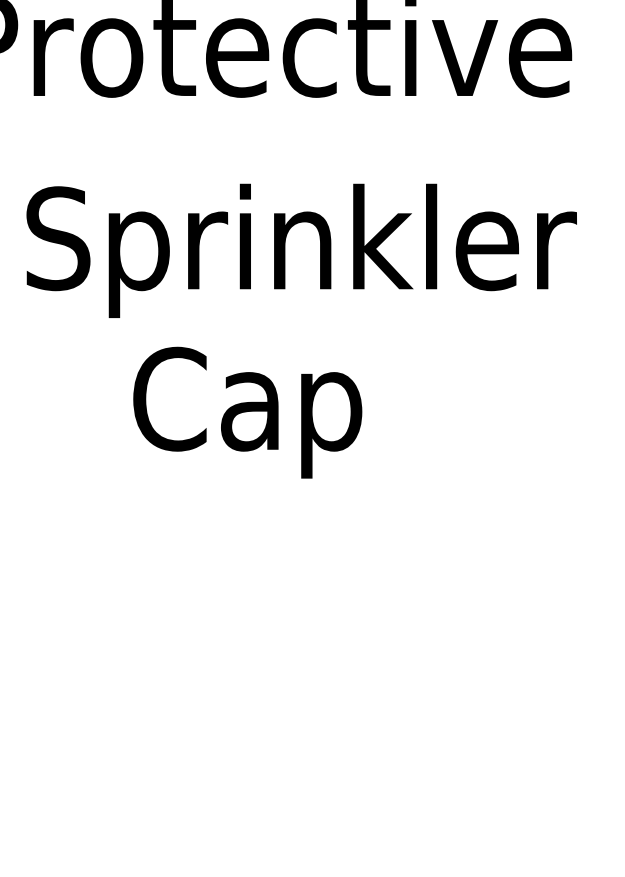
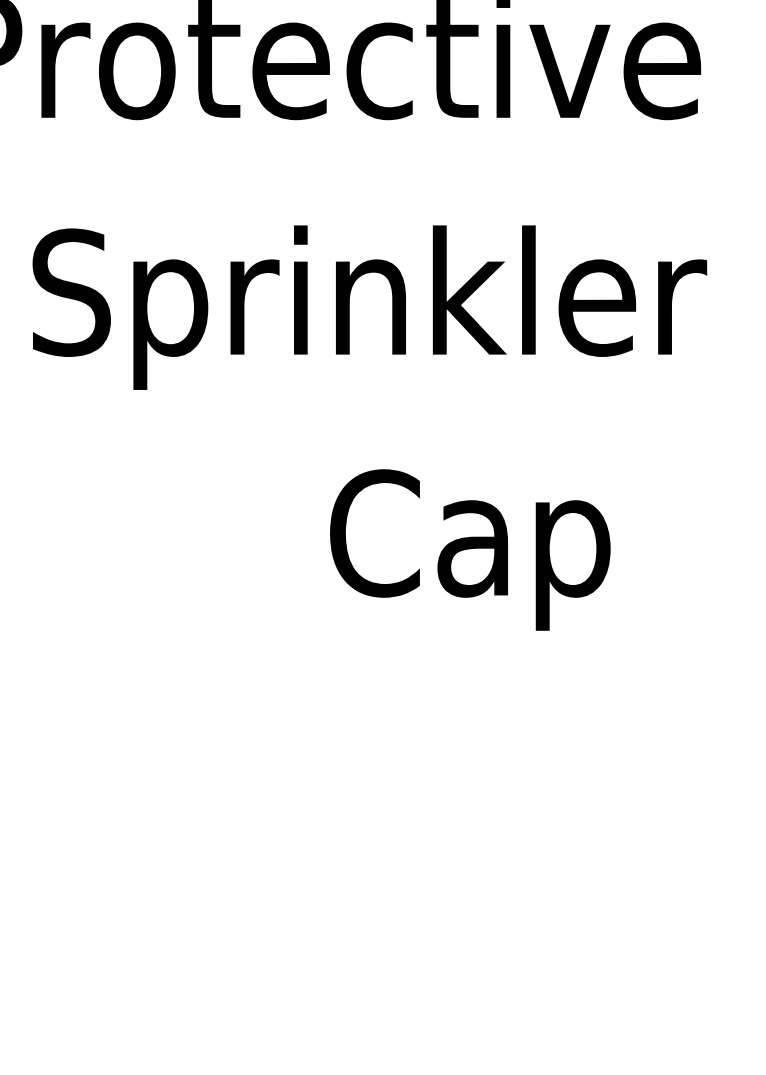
text: (247, 412) -> (469, 549), moved

